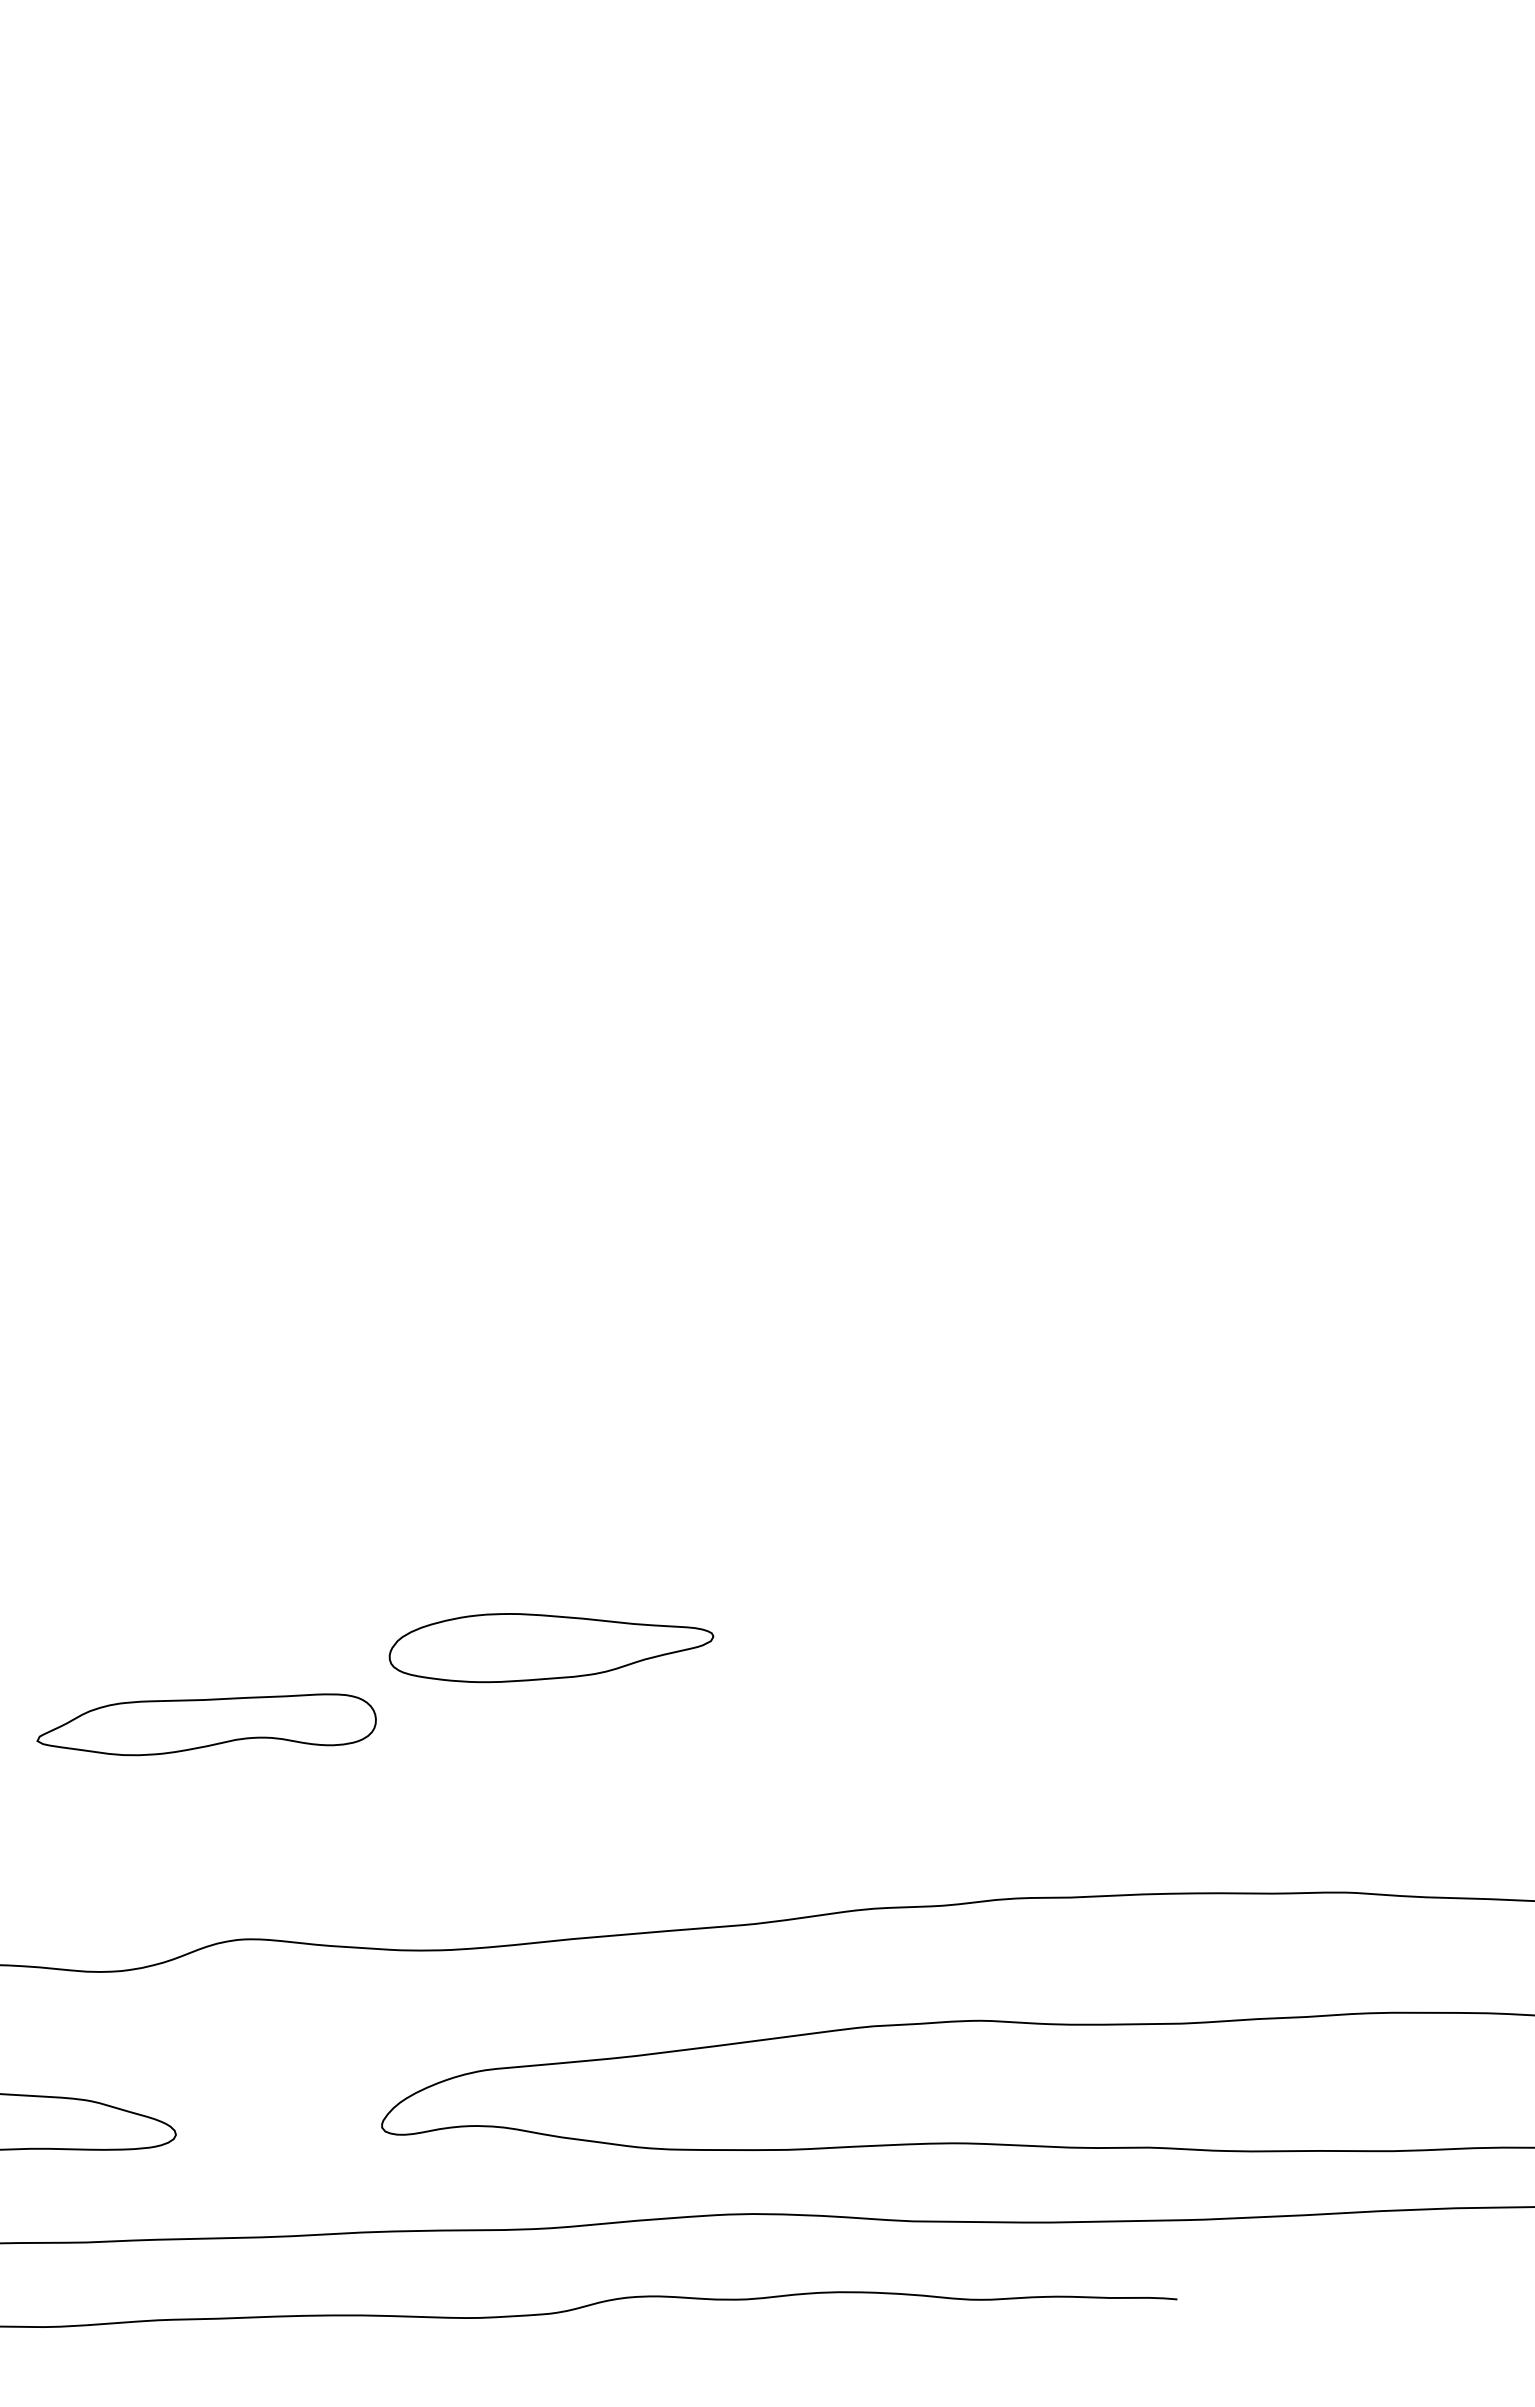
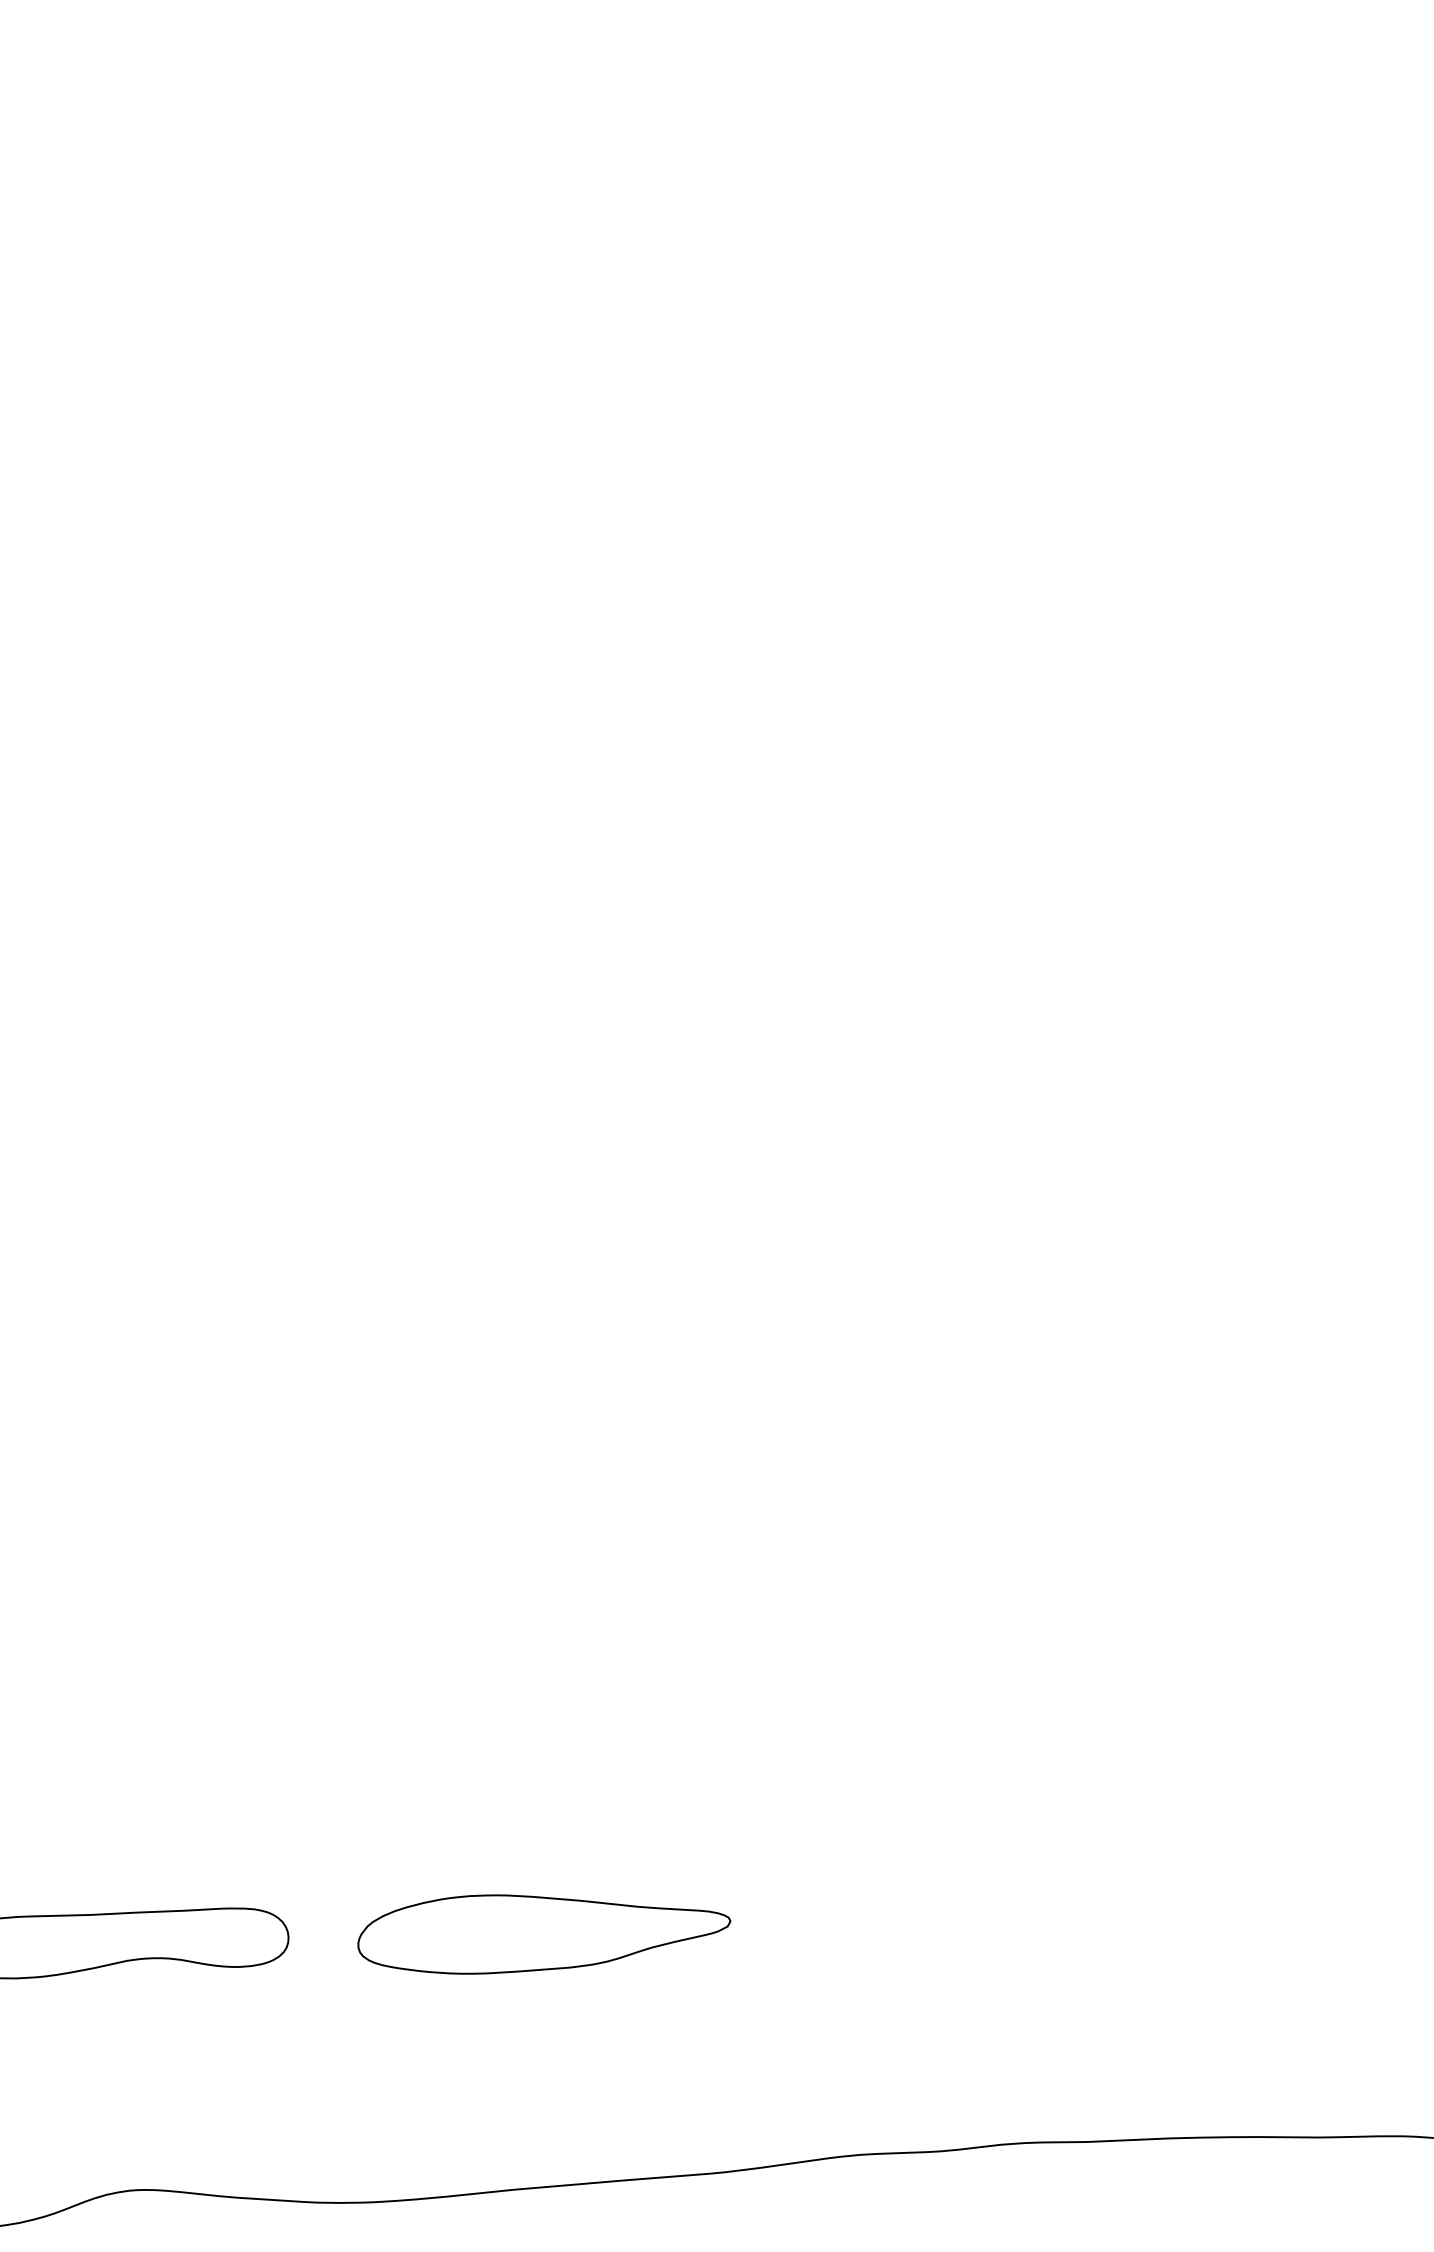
part: (551, 1648) -> (544, 1935), moved

